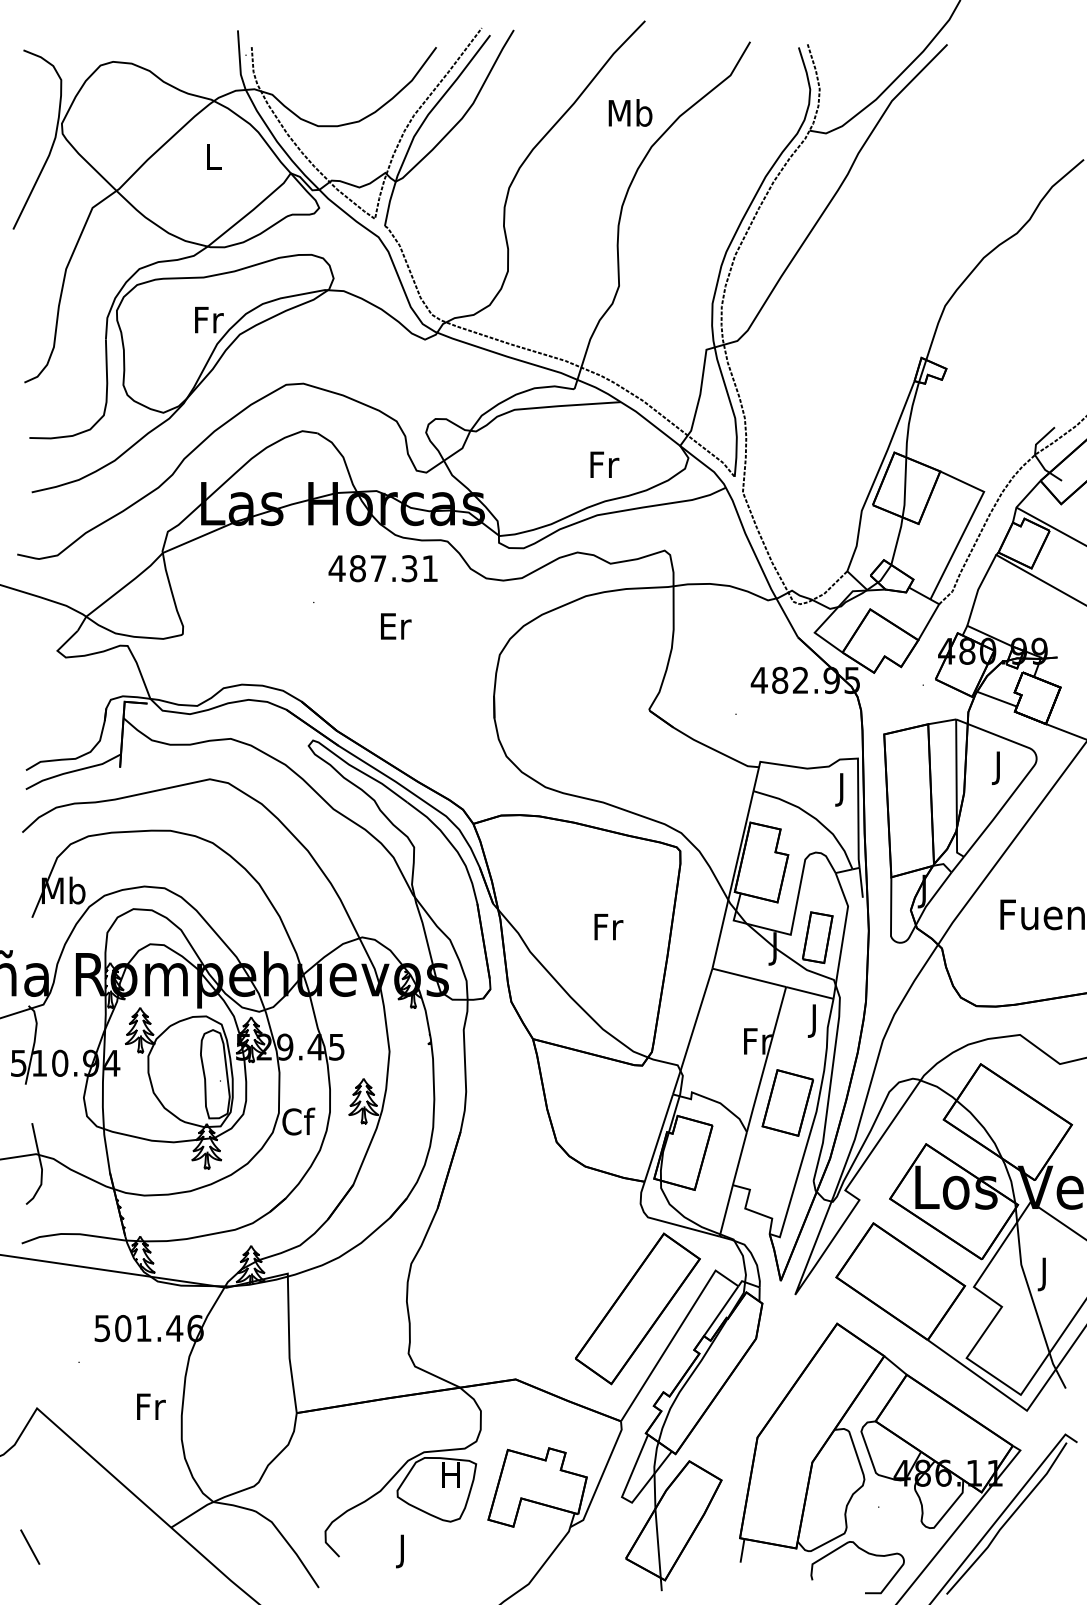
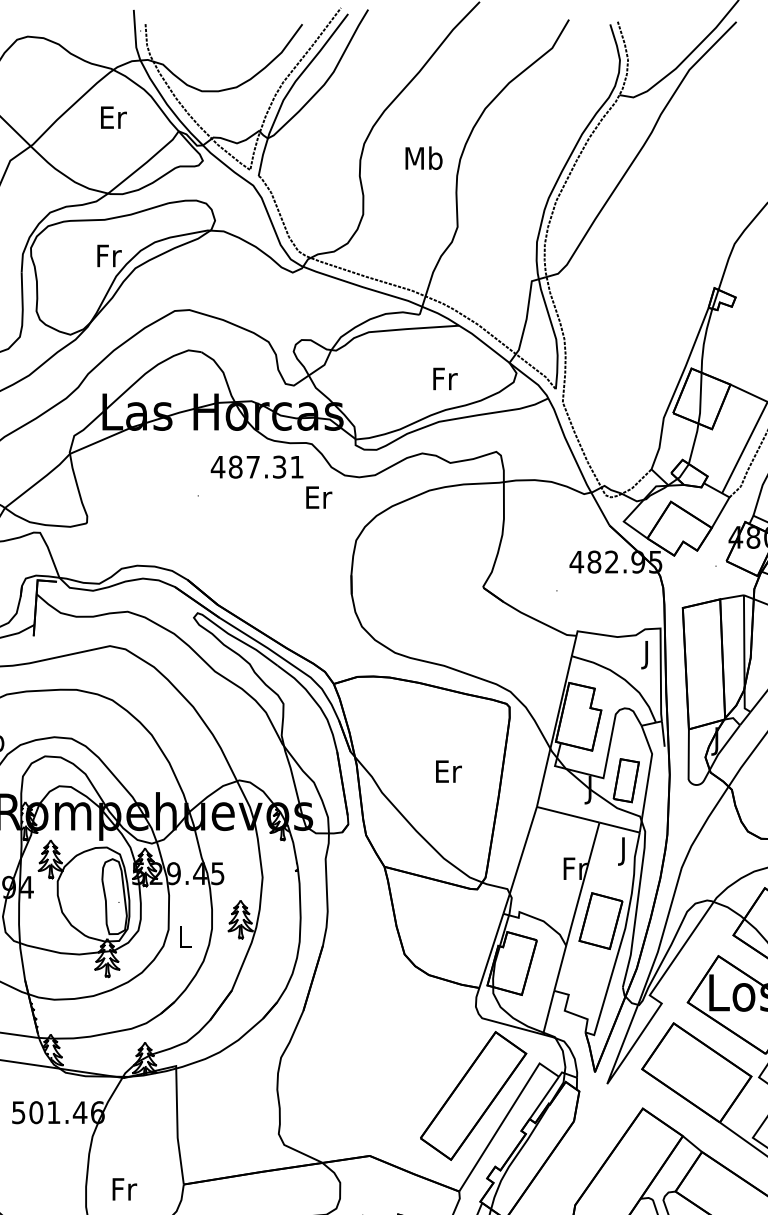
text: (630, 112) -> (423, 157), moved
text: (214, 157) -> (113, 117), L -> Er
text: (396, 626) -> (319, 497), moved
text: (608, 927) -> (448, 772), Fr -> Er
text: (298, 1121) -> (185, 936), Cf -> L
text: (151, 1406) -> (124, 1189), moved

